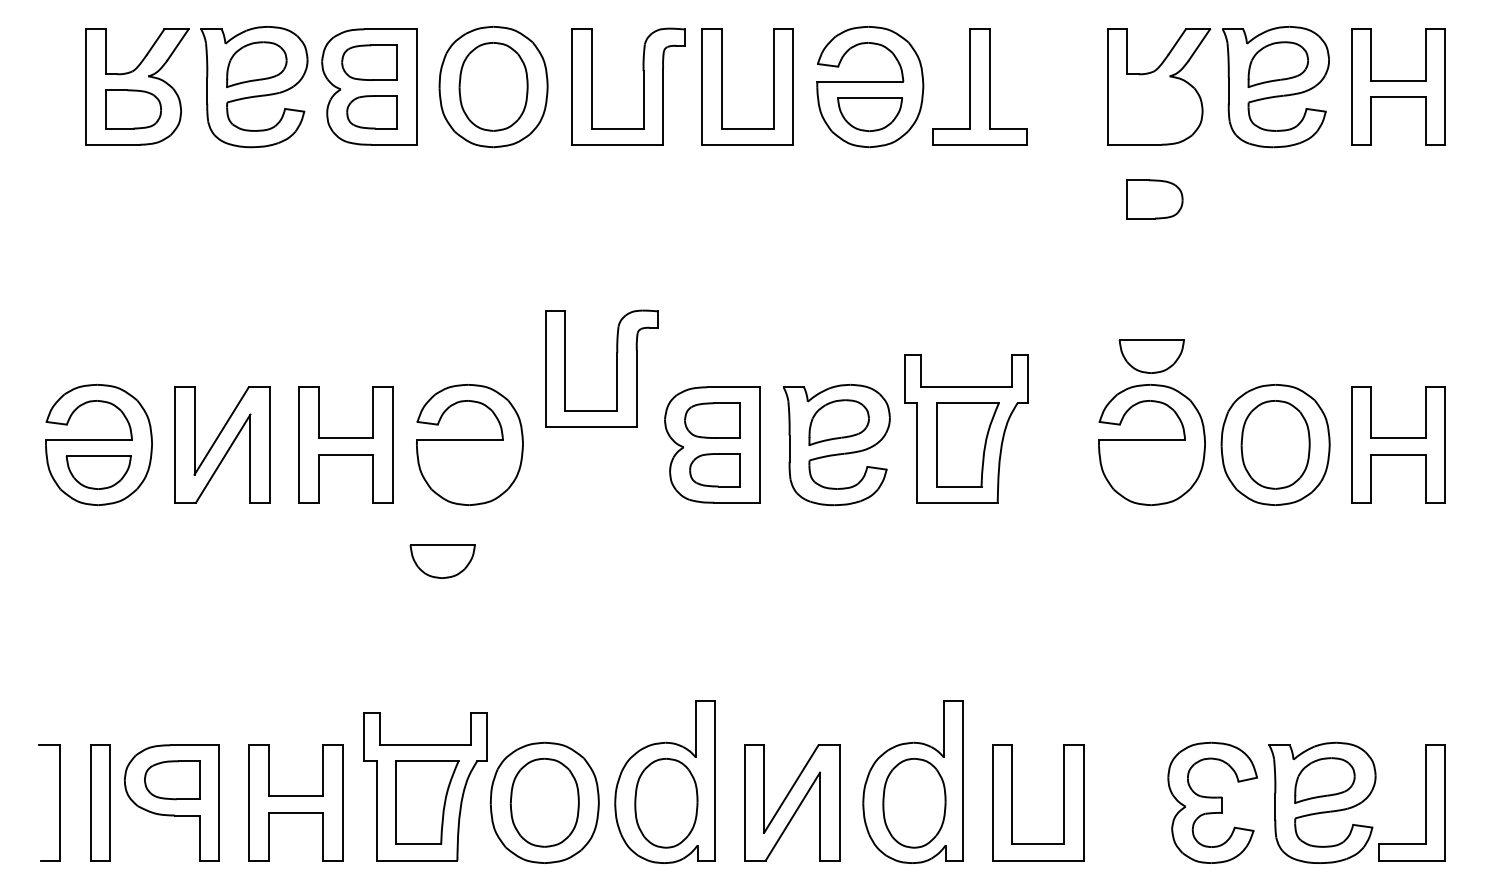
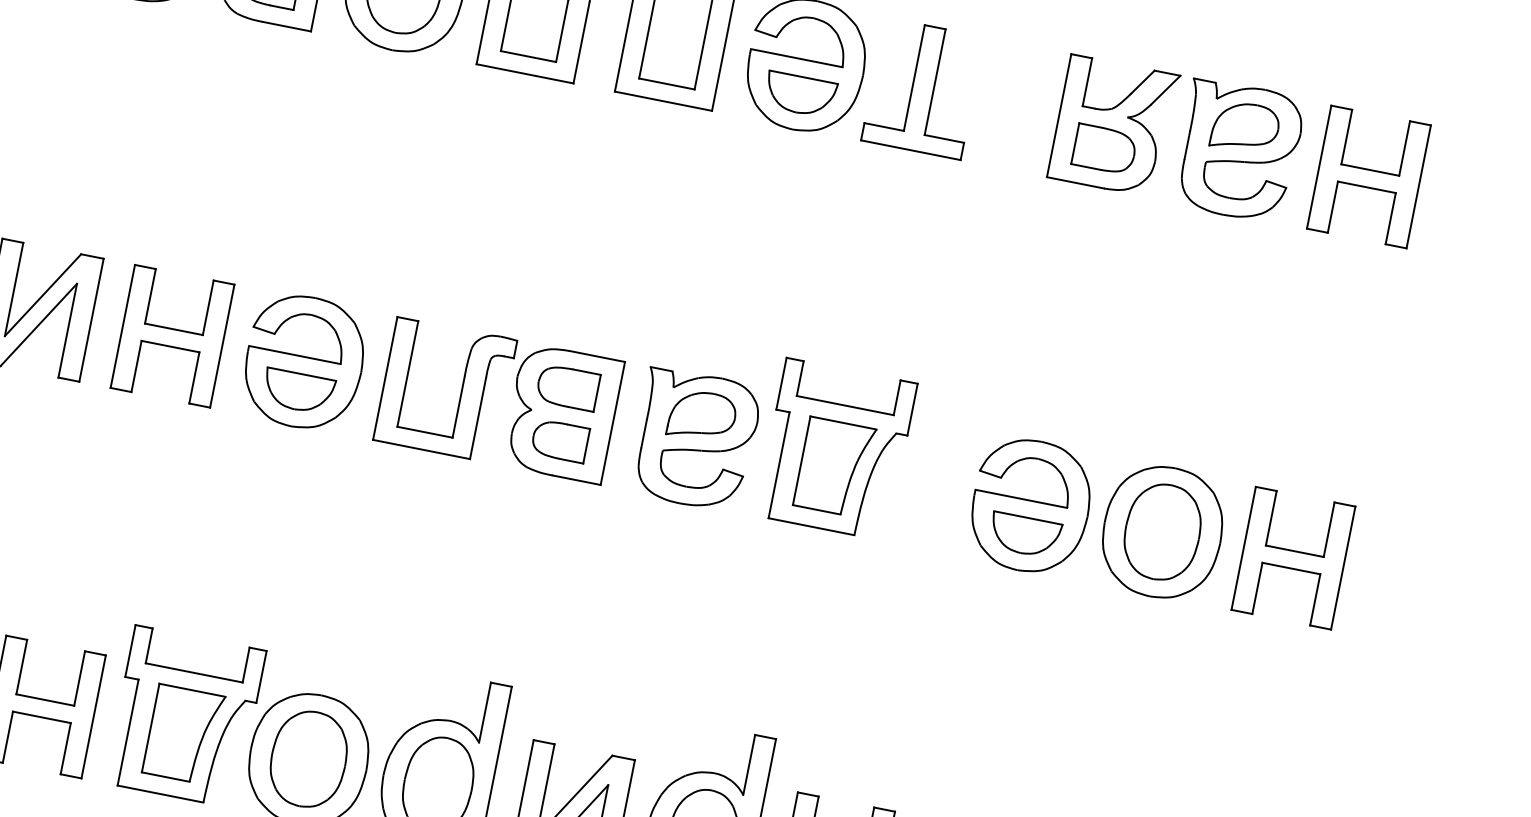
part: (1154, 199) -> (1104, 149), moved
part: (1151, 356) -> (1024, 535), moved
part: (616, 368) -> (460, 392), moved
part: (442, 561) -> (298, 391), moved

